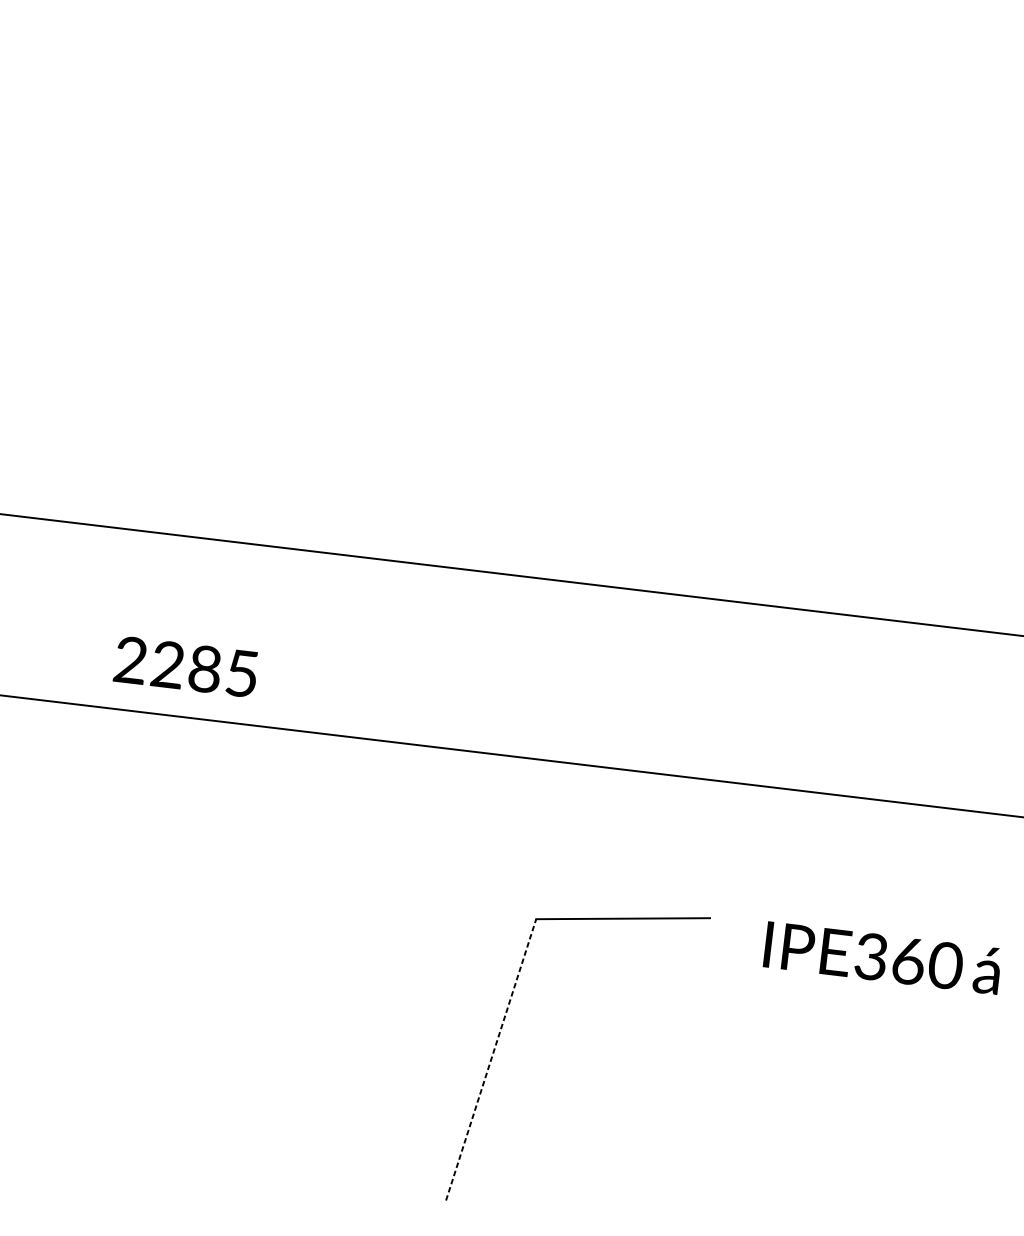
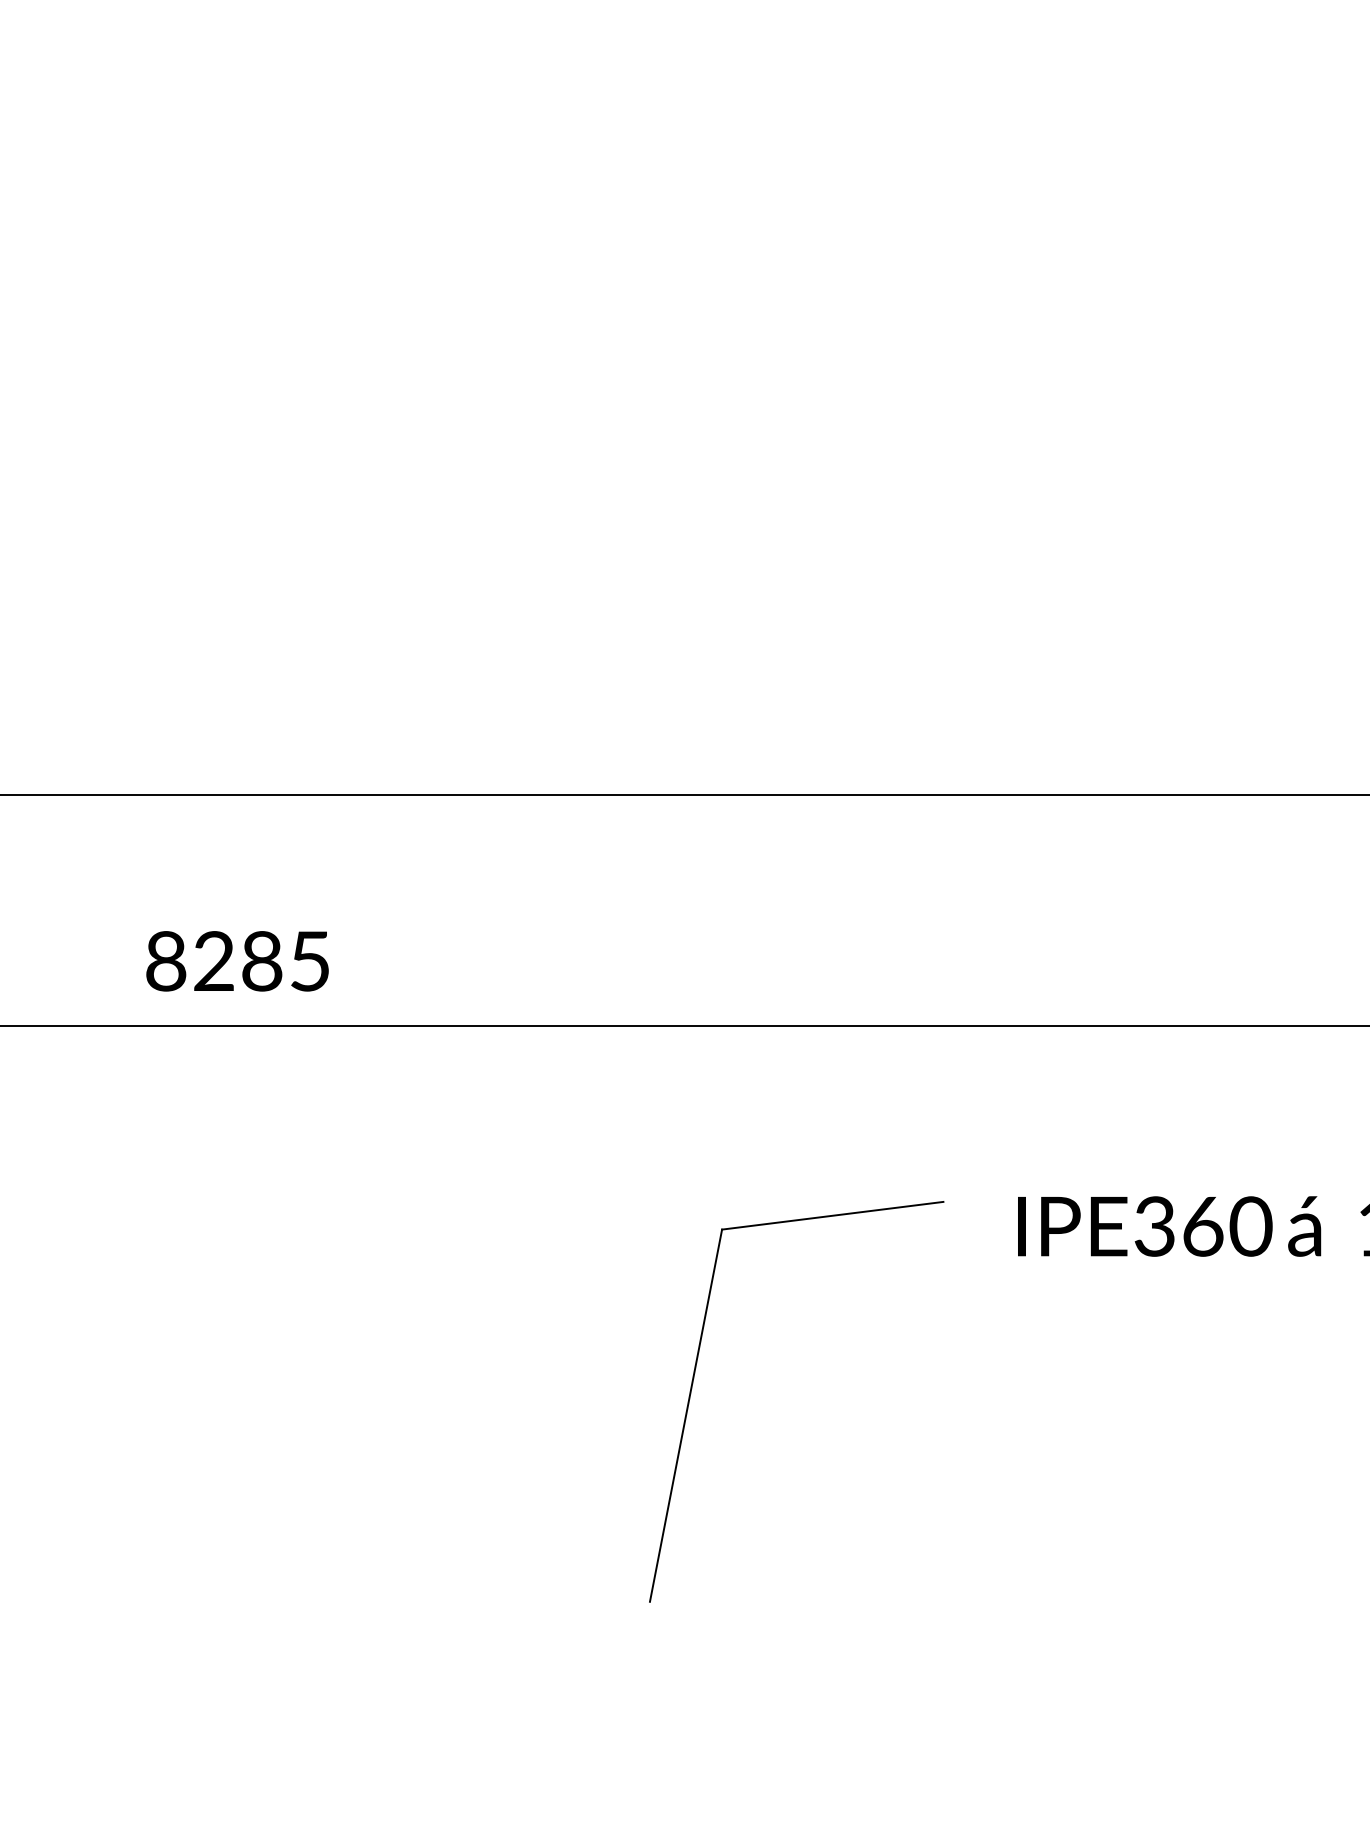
text: (131, 660) -> (166, 961), 2285 -> 8285
line: (491, 1059) -> (686, 1415), dashed -> solid

